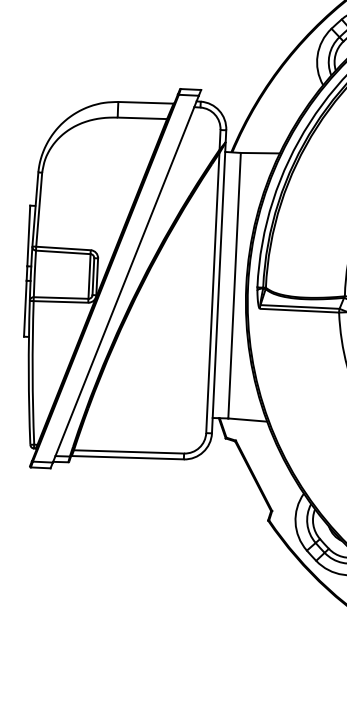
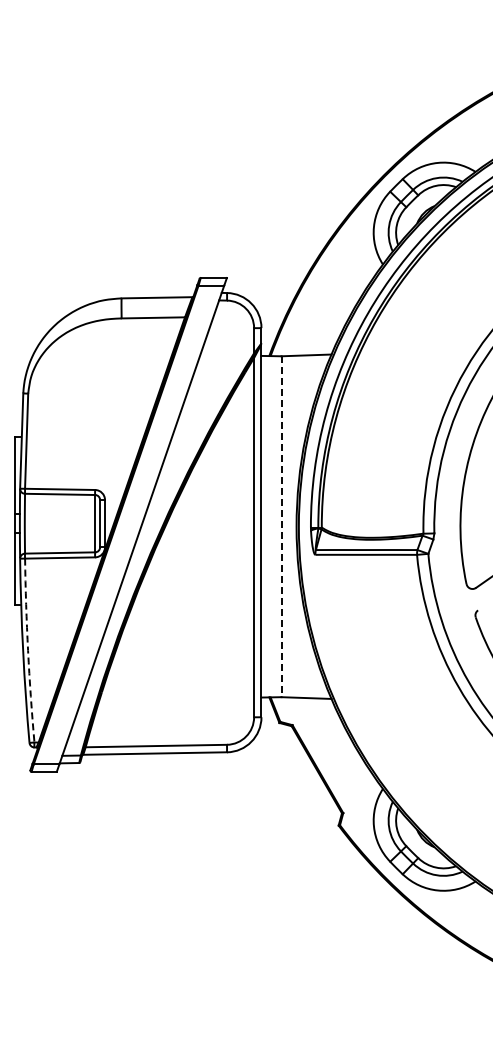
line: (234, 286) -> (281, 527), solid -> dashed
arc: (32, 372) -> (28, 650), solid -> dashed

